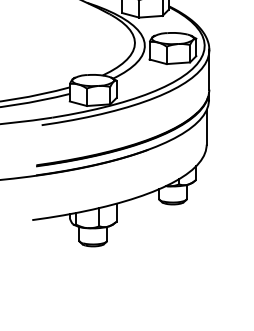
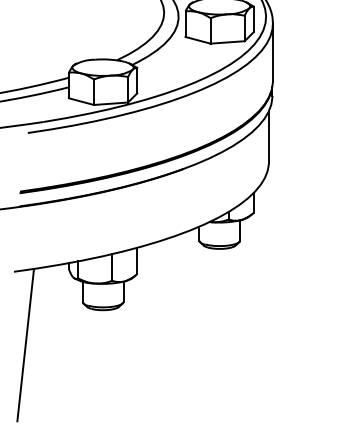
line: (39, 270) -> (24, 345), added

